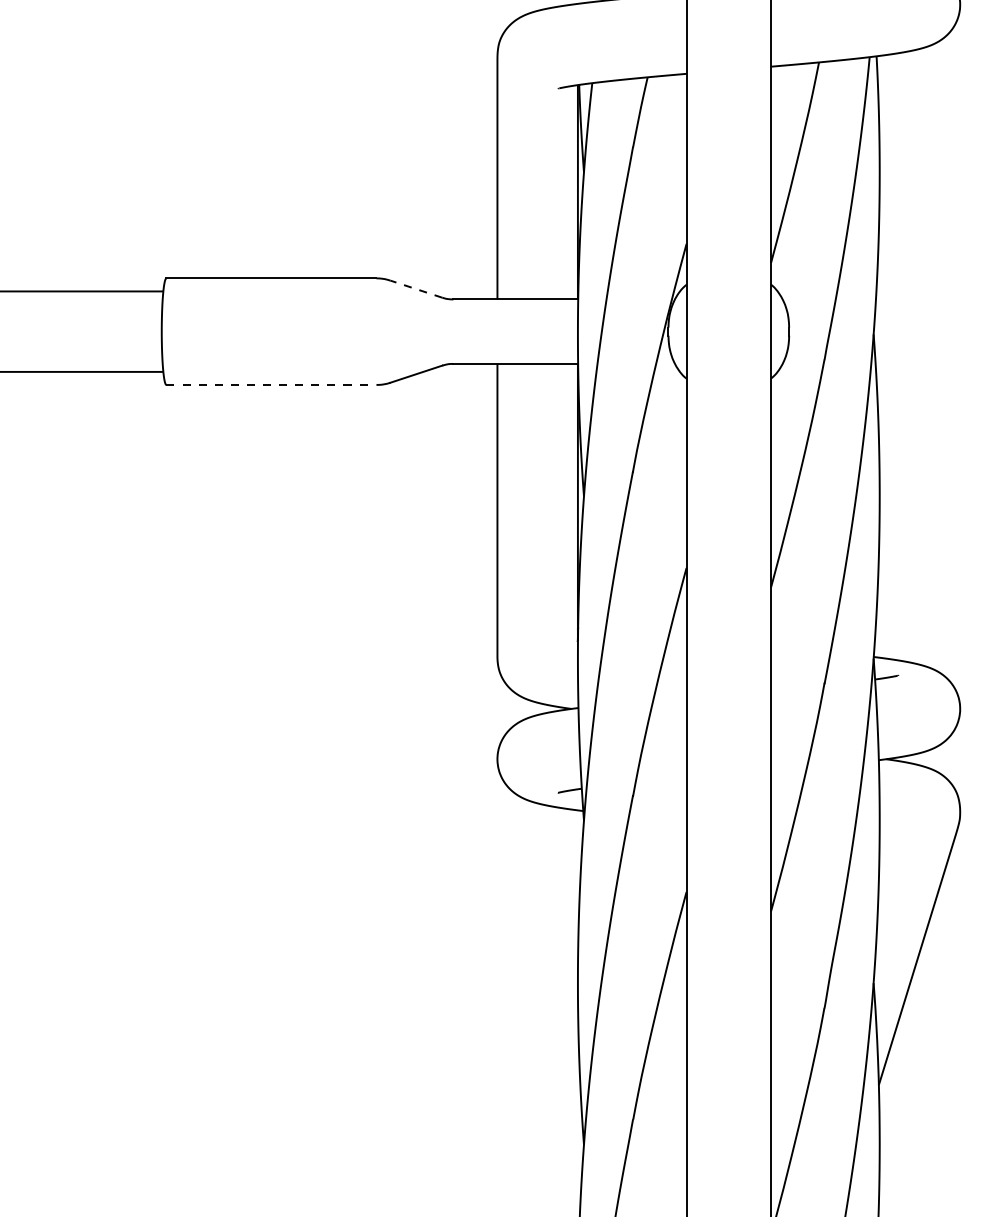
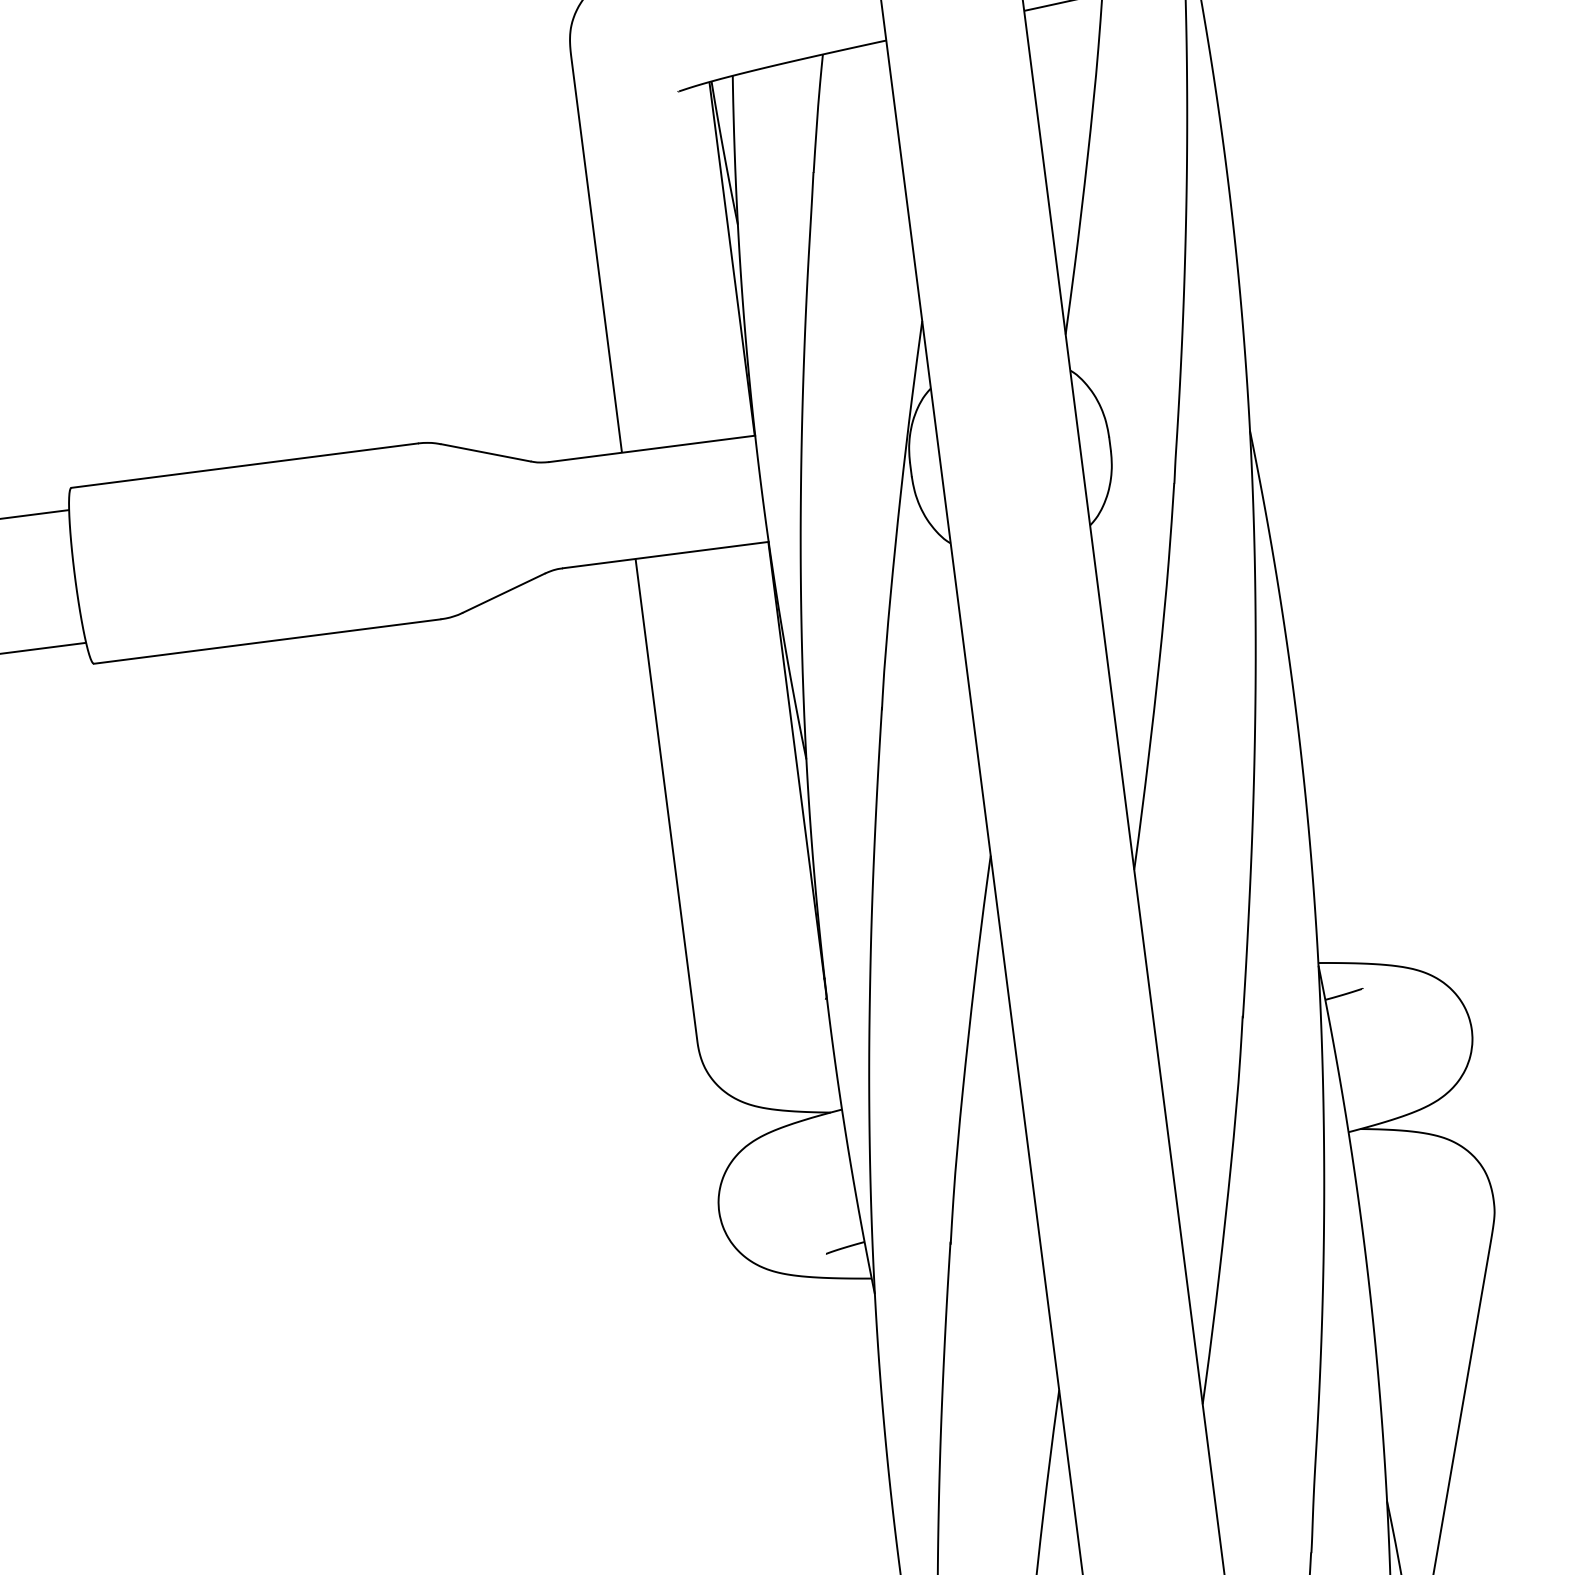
line: (415, 288) -> (484, 451), dashed -> solid
line: (271, 385) -> (267, 642), dashed -> solid

